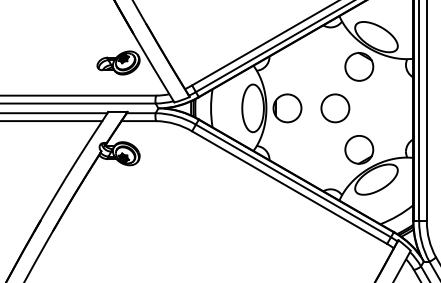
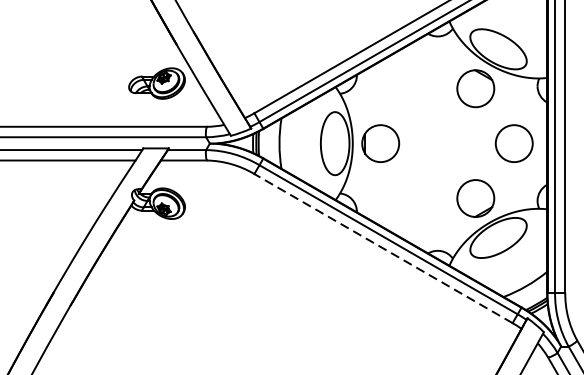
circle: (335, 108) -> (514, 143), moved
line: (289, 187) -> (383, 248), solid -> dashed

